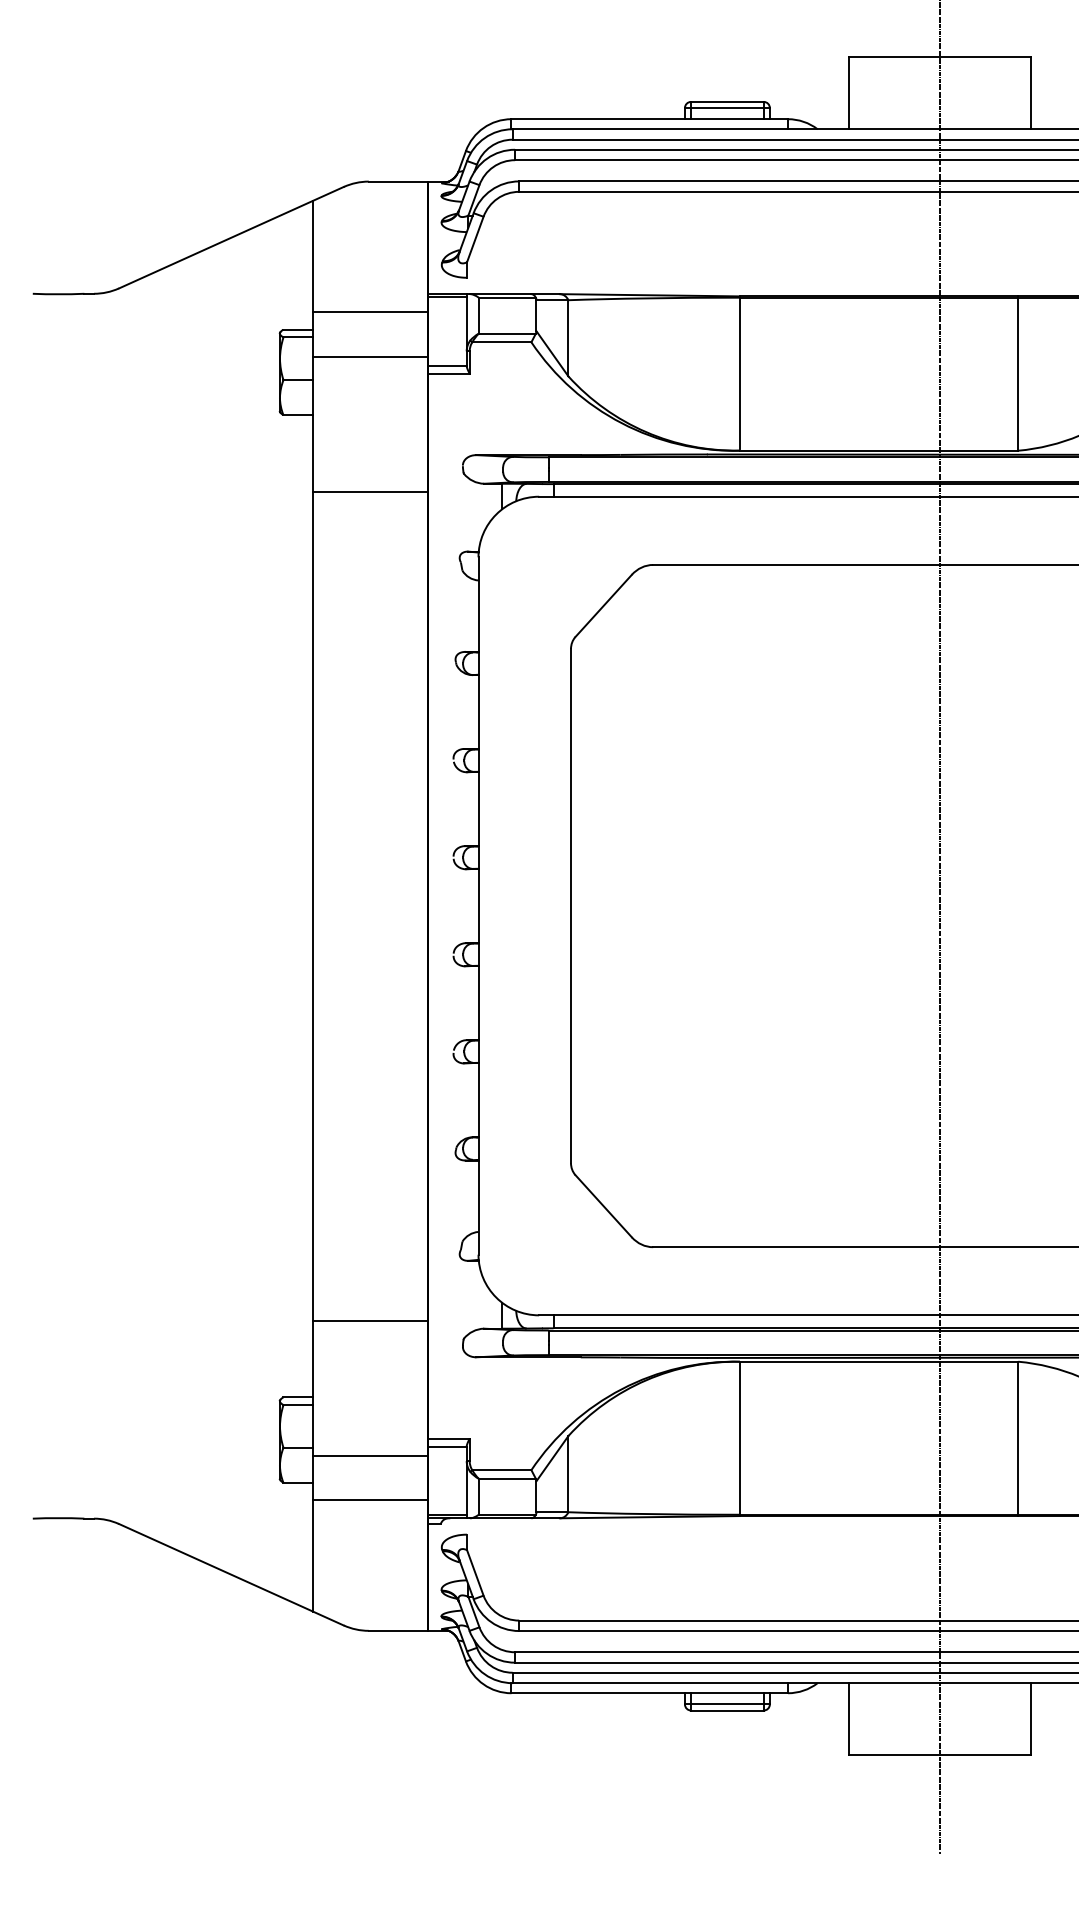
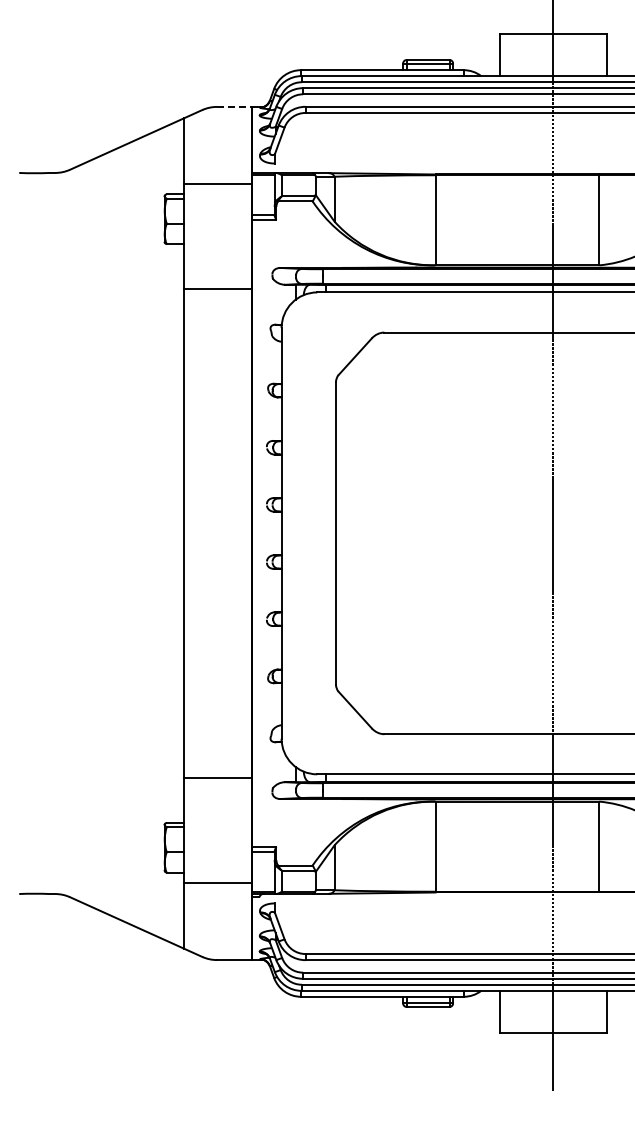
line: (398, 180) -> (234, 106), solid -> dashed
line: (371, 355) -> (218, 209), removed
line: (371, 1456) -> (218, 857), removed

